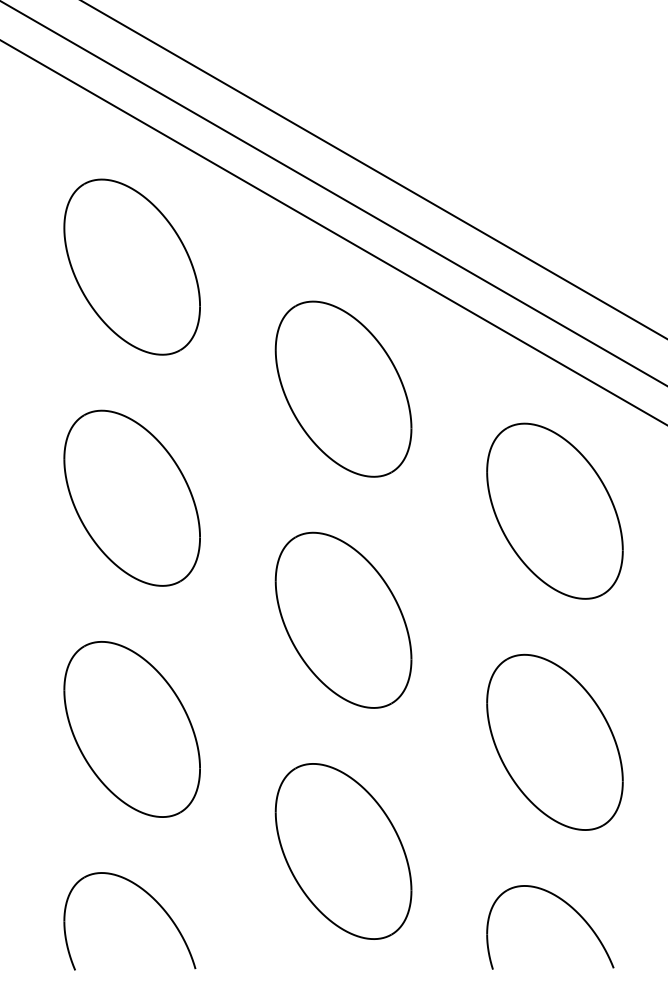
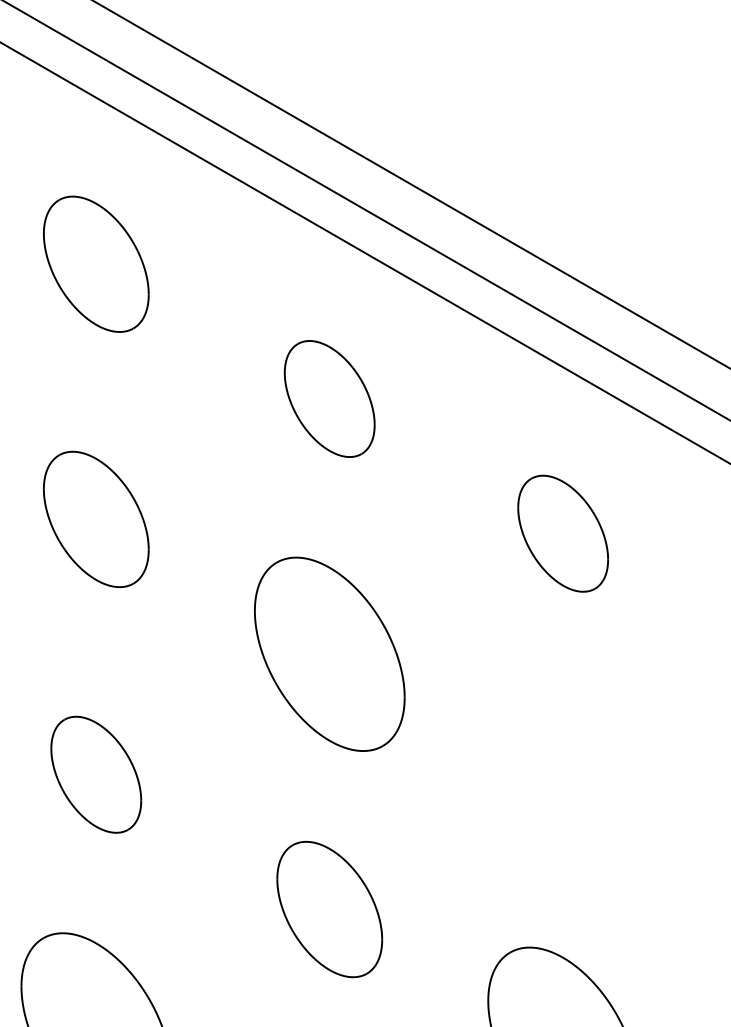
part: (131, 266) -> (95, 263), size x0.7
part: (343, 388) -> (329, 398), size x0.6
part: (131, 497) -> (95, 518), size x0.7
part: (554, 510) -> (562, 533), size x0.6
part: (131, 729) -> (95, 774), size x0.6
part: (554, 741) -> (562, 788), removed
part: (343, 851) -> (329, 909), size x0.7

